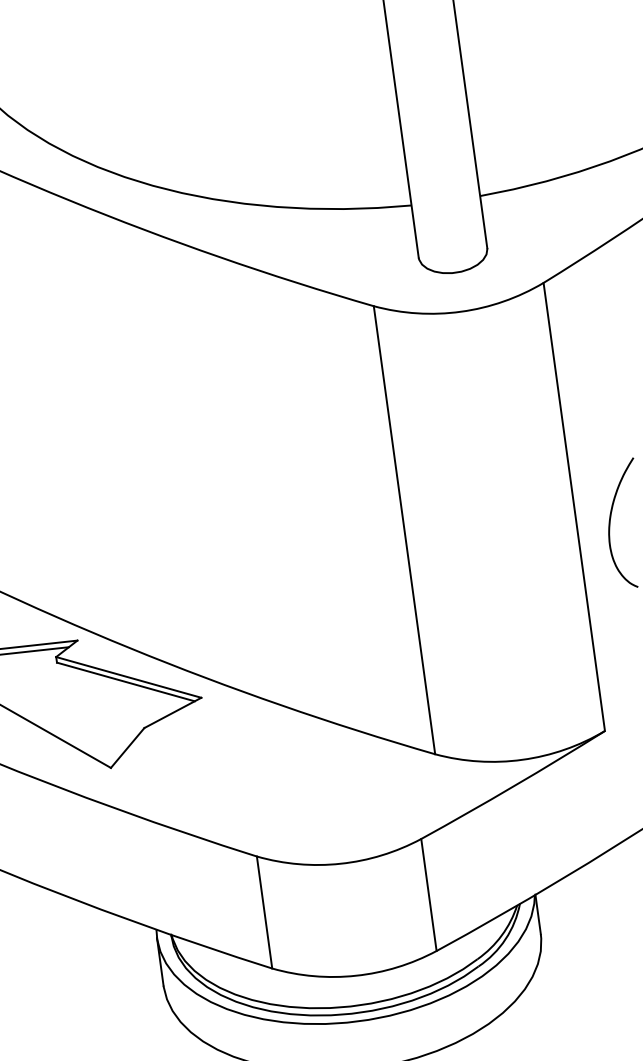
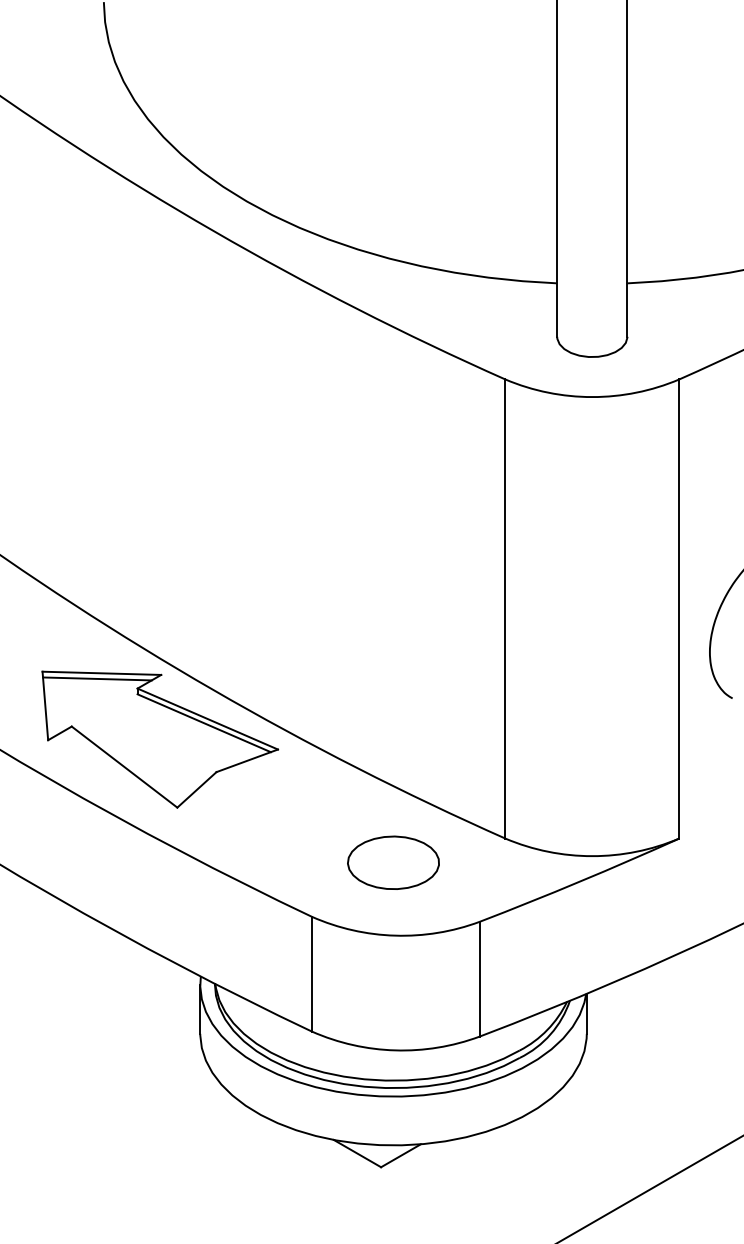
part: (329, 792) -> (393, 862), added

